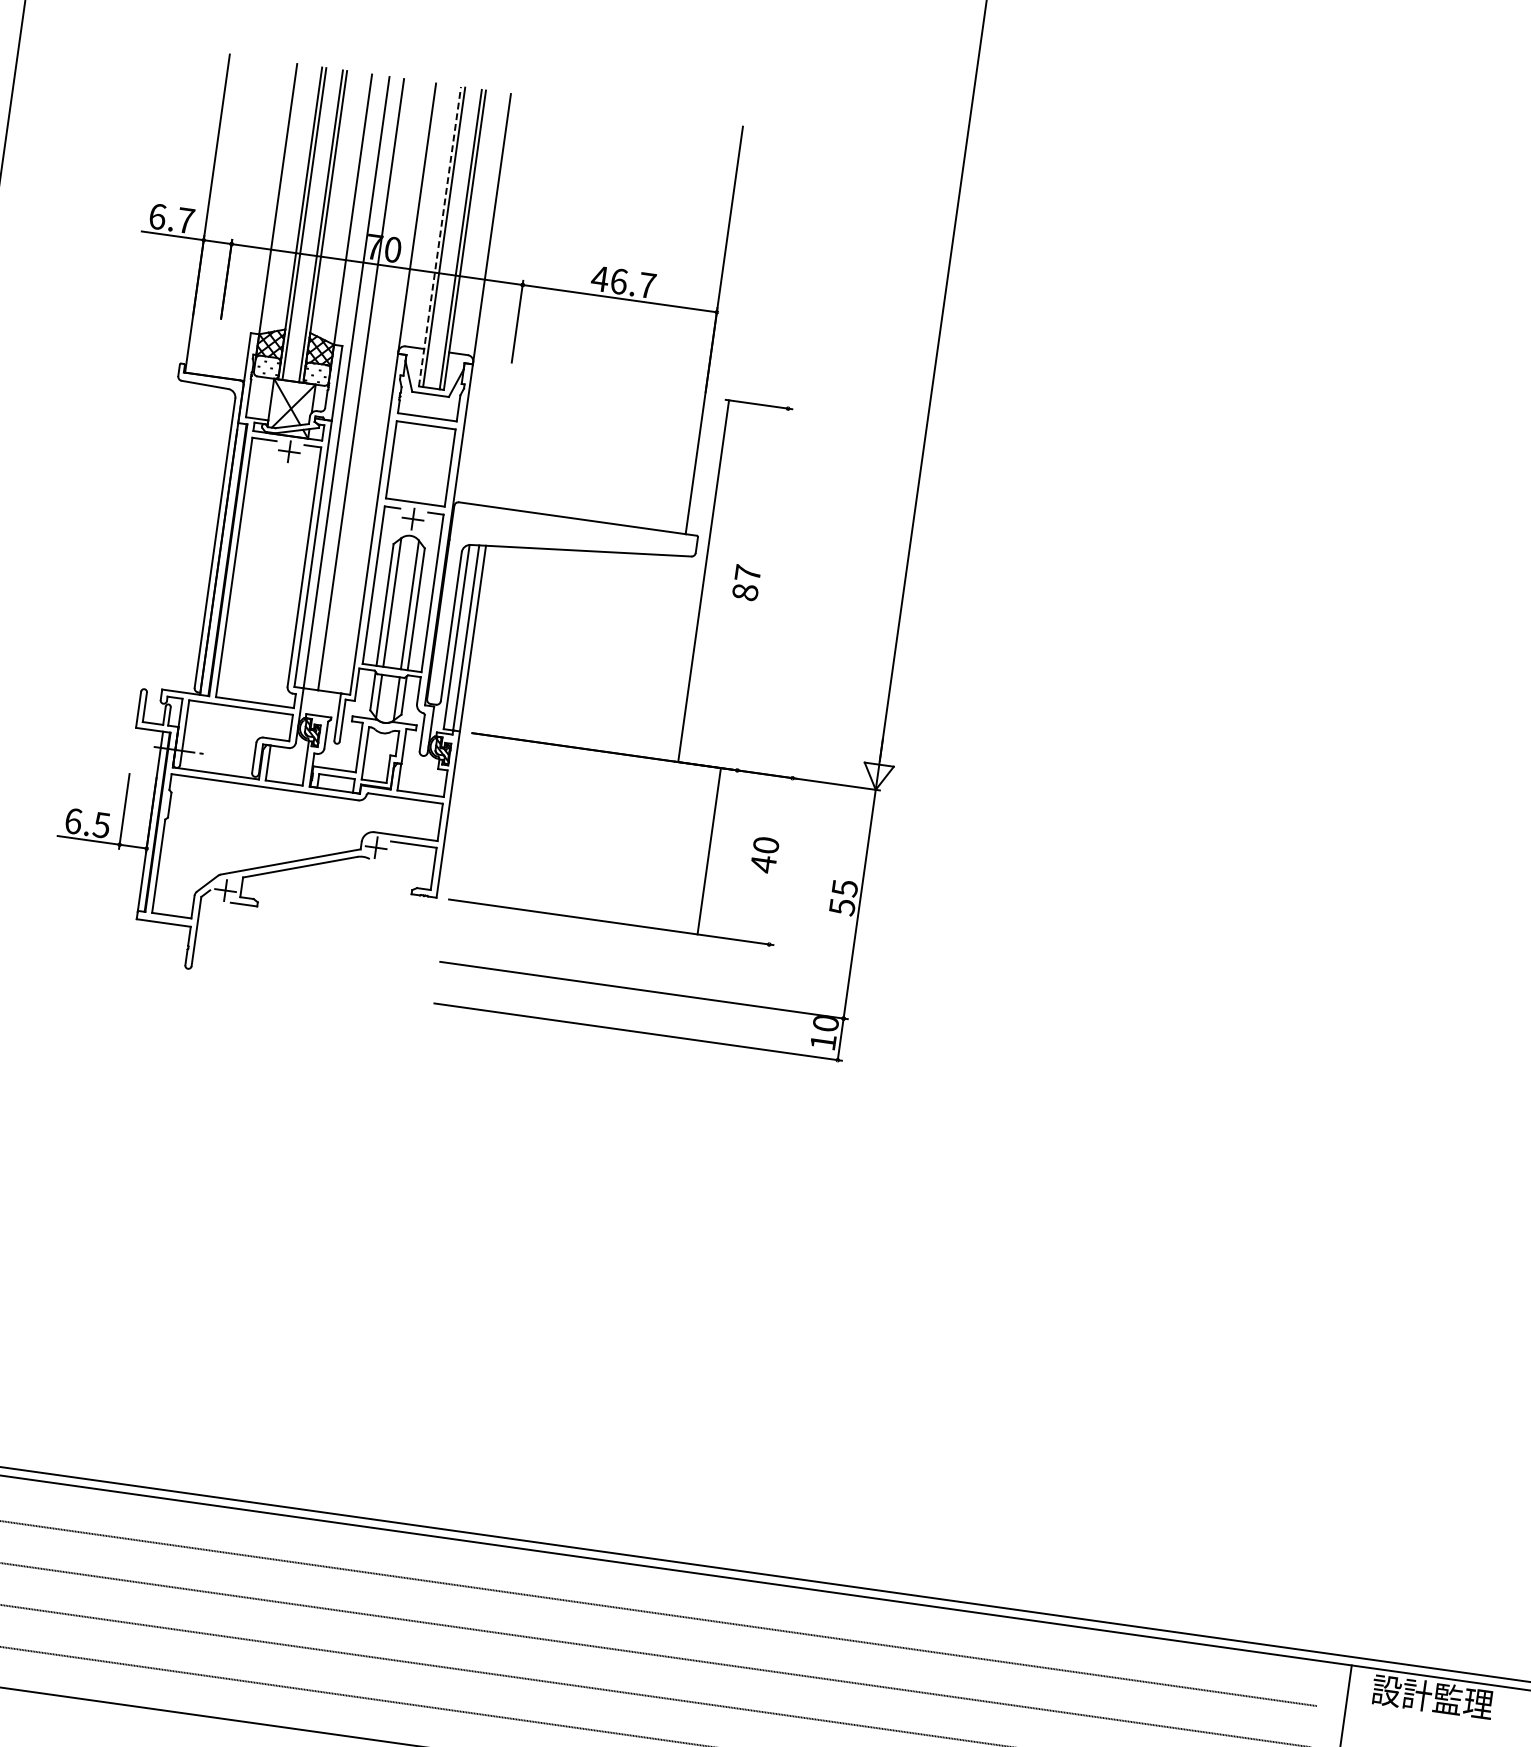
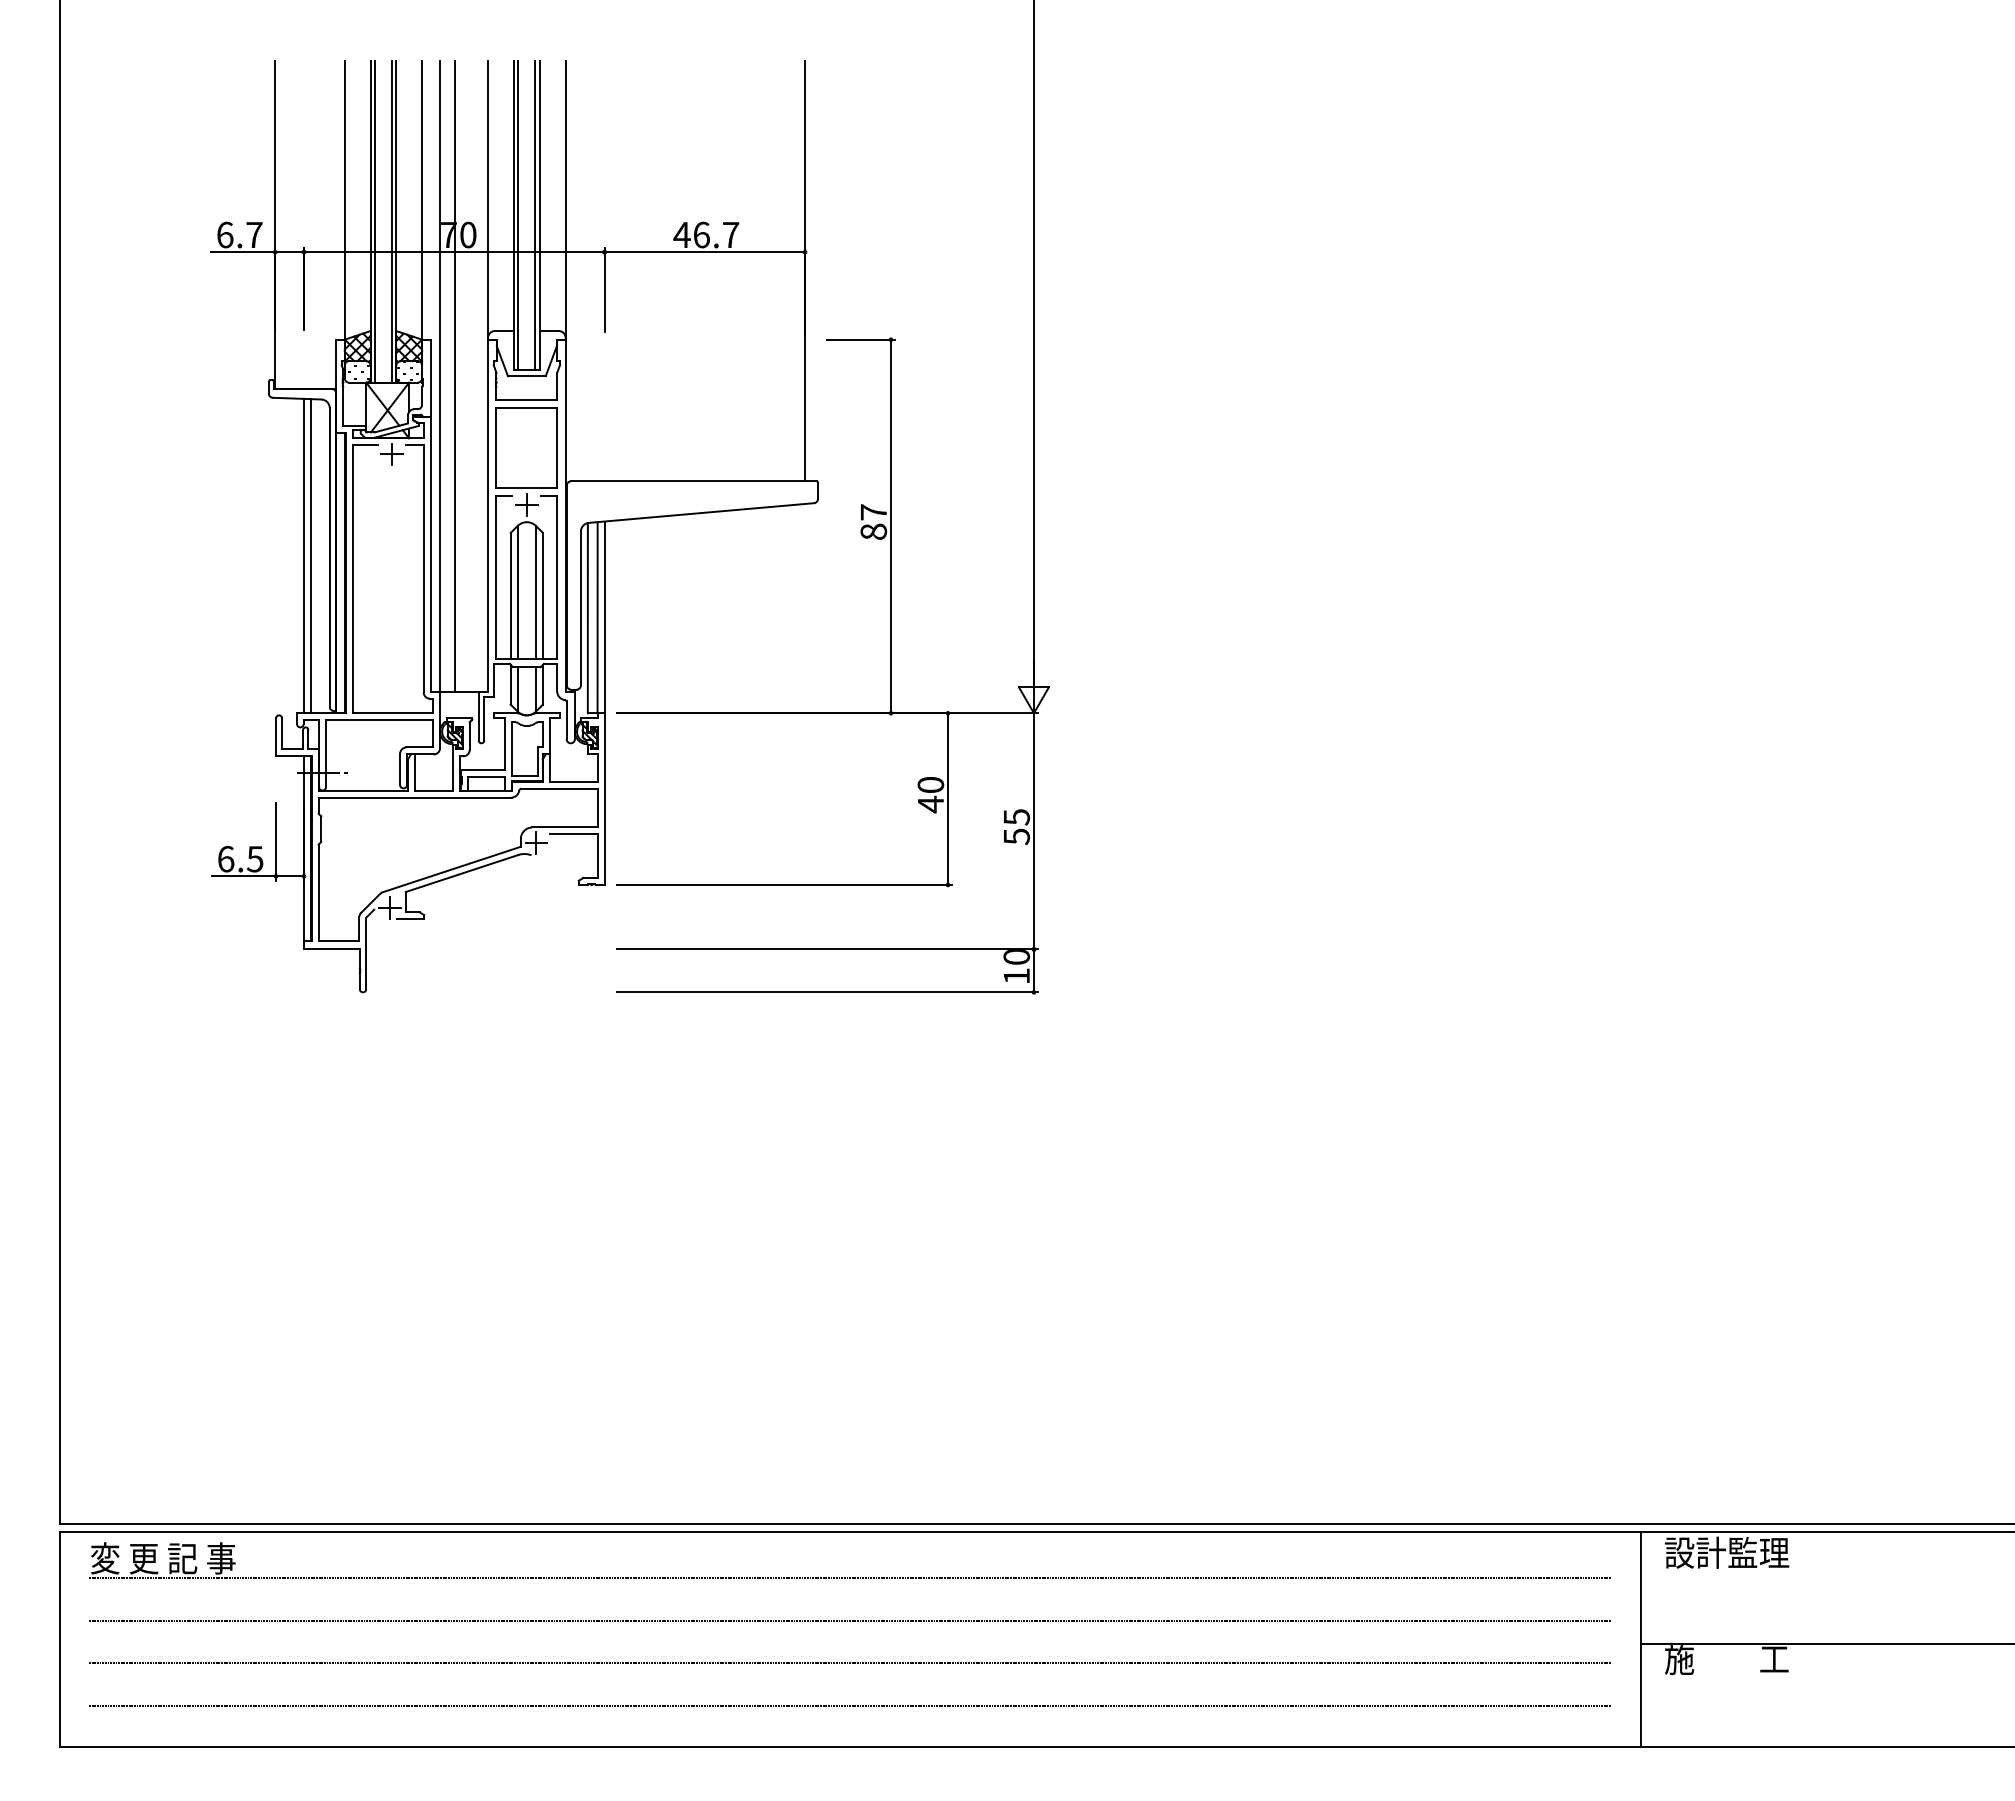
line: (439, 237) -> (513, 215), dashed -> solid
line: (190, 537) -> (304, 555), added
line: (196, 539) -> (310, 556), added
line: (703, 581) -> (890, 526), moved
line: (709, 851) -> (948, 799), moved

